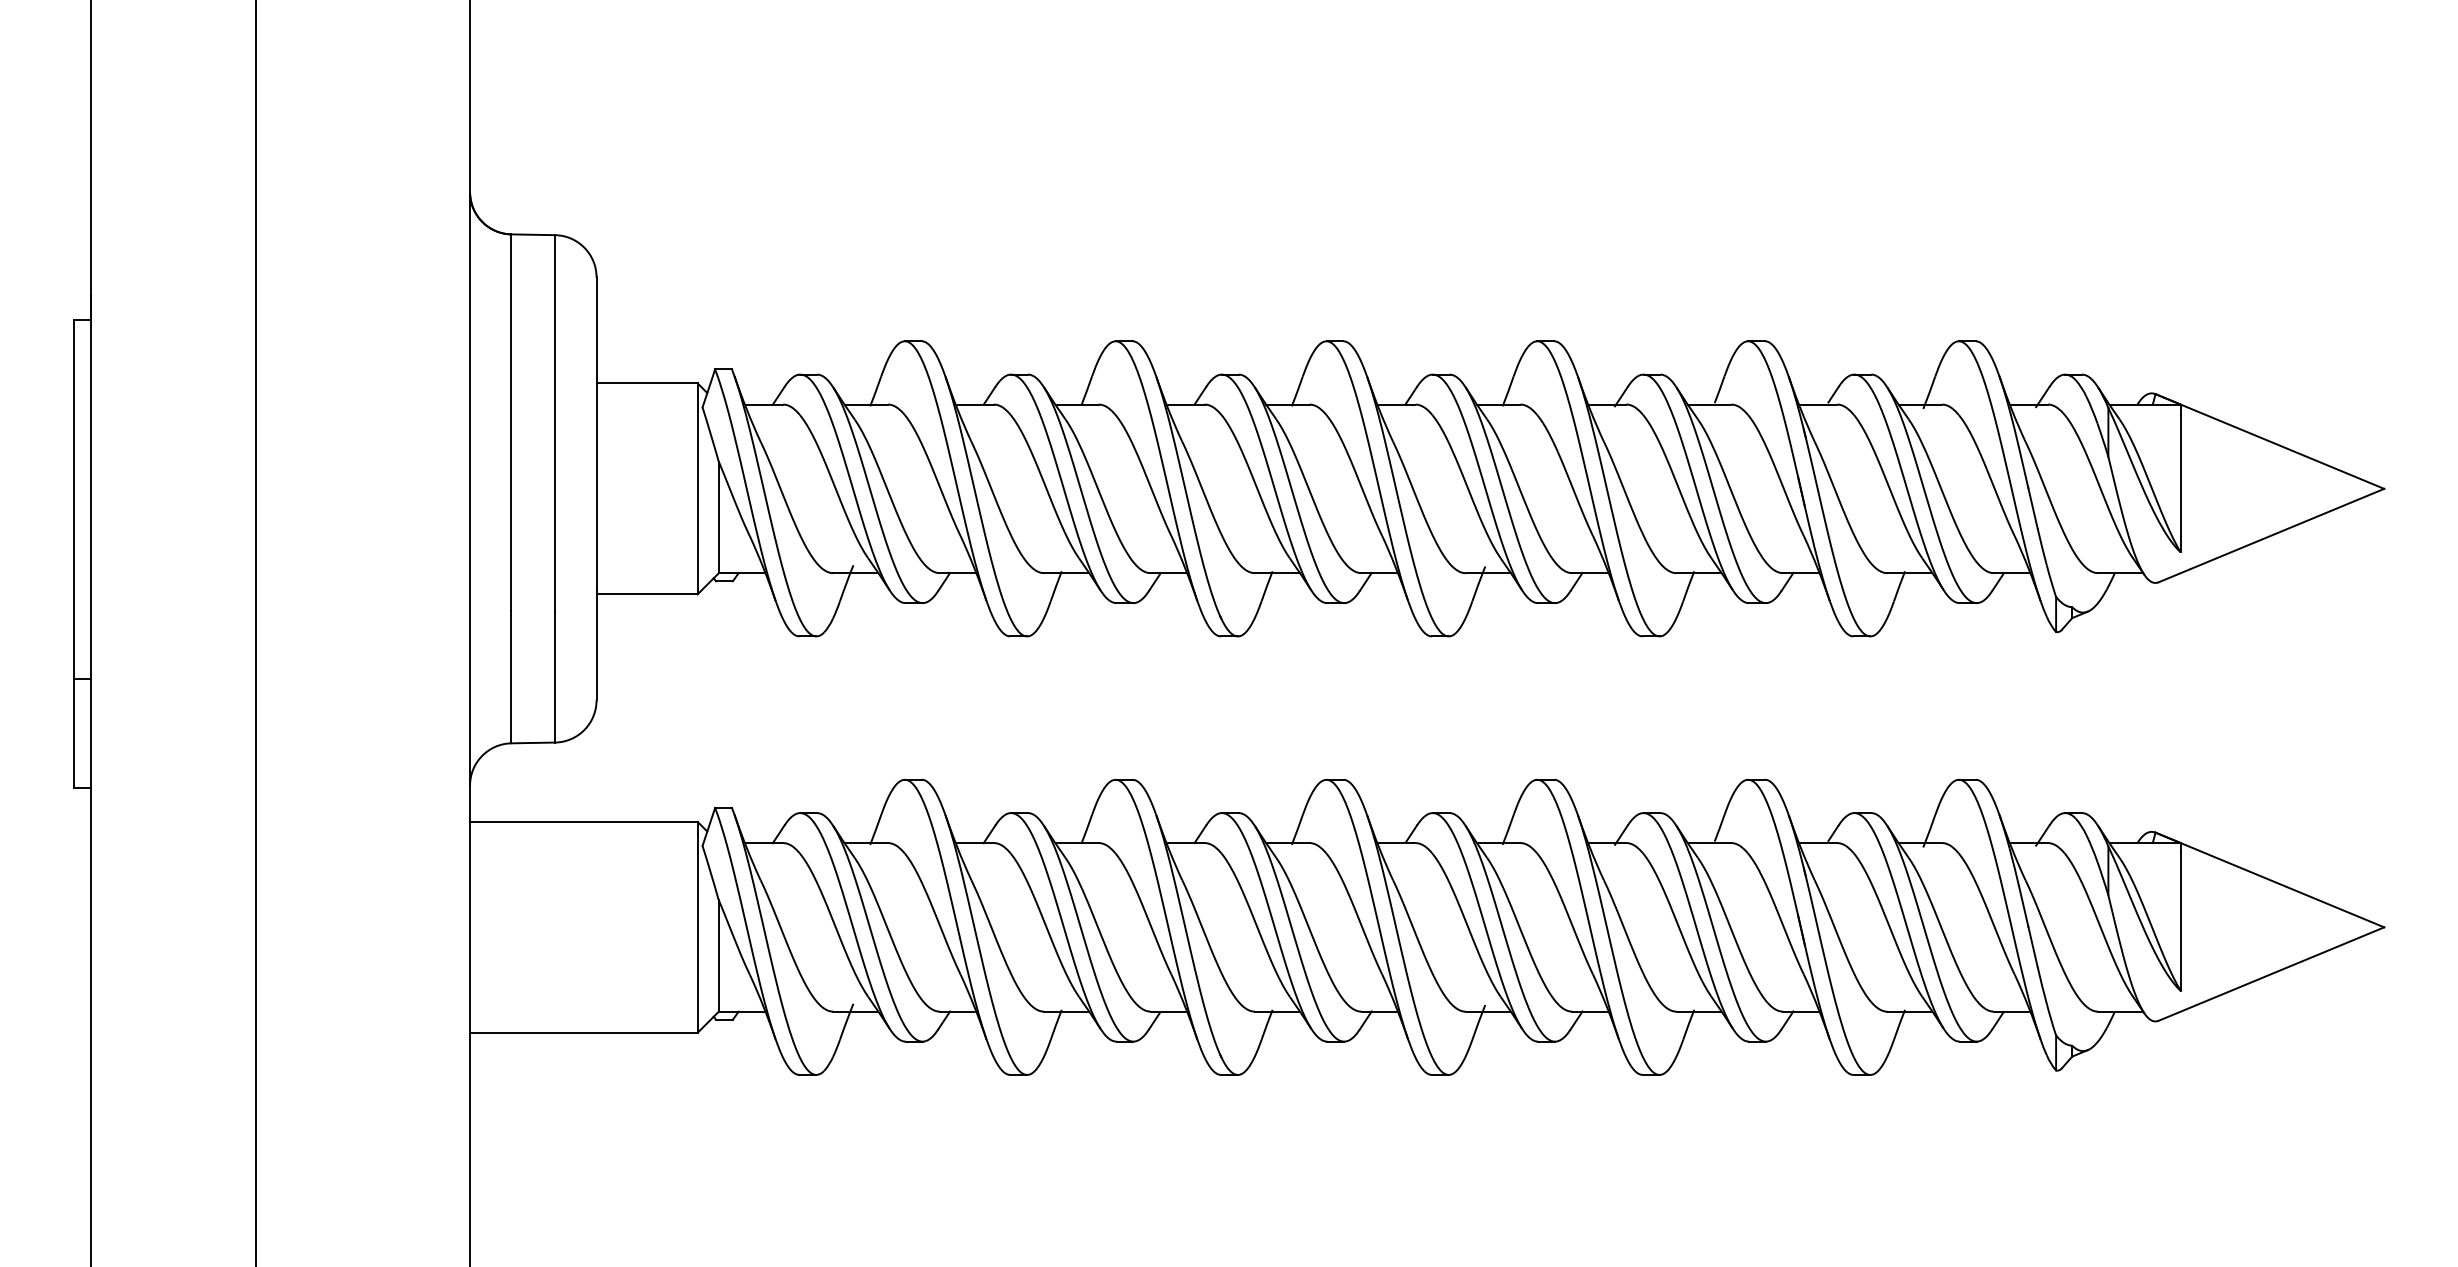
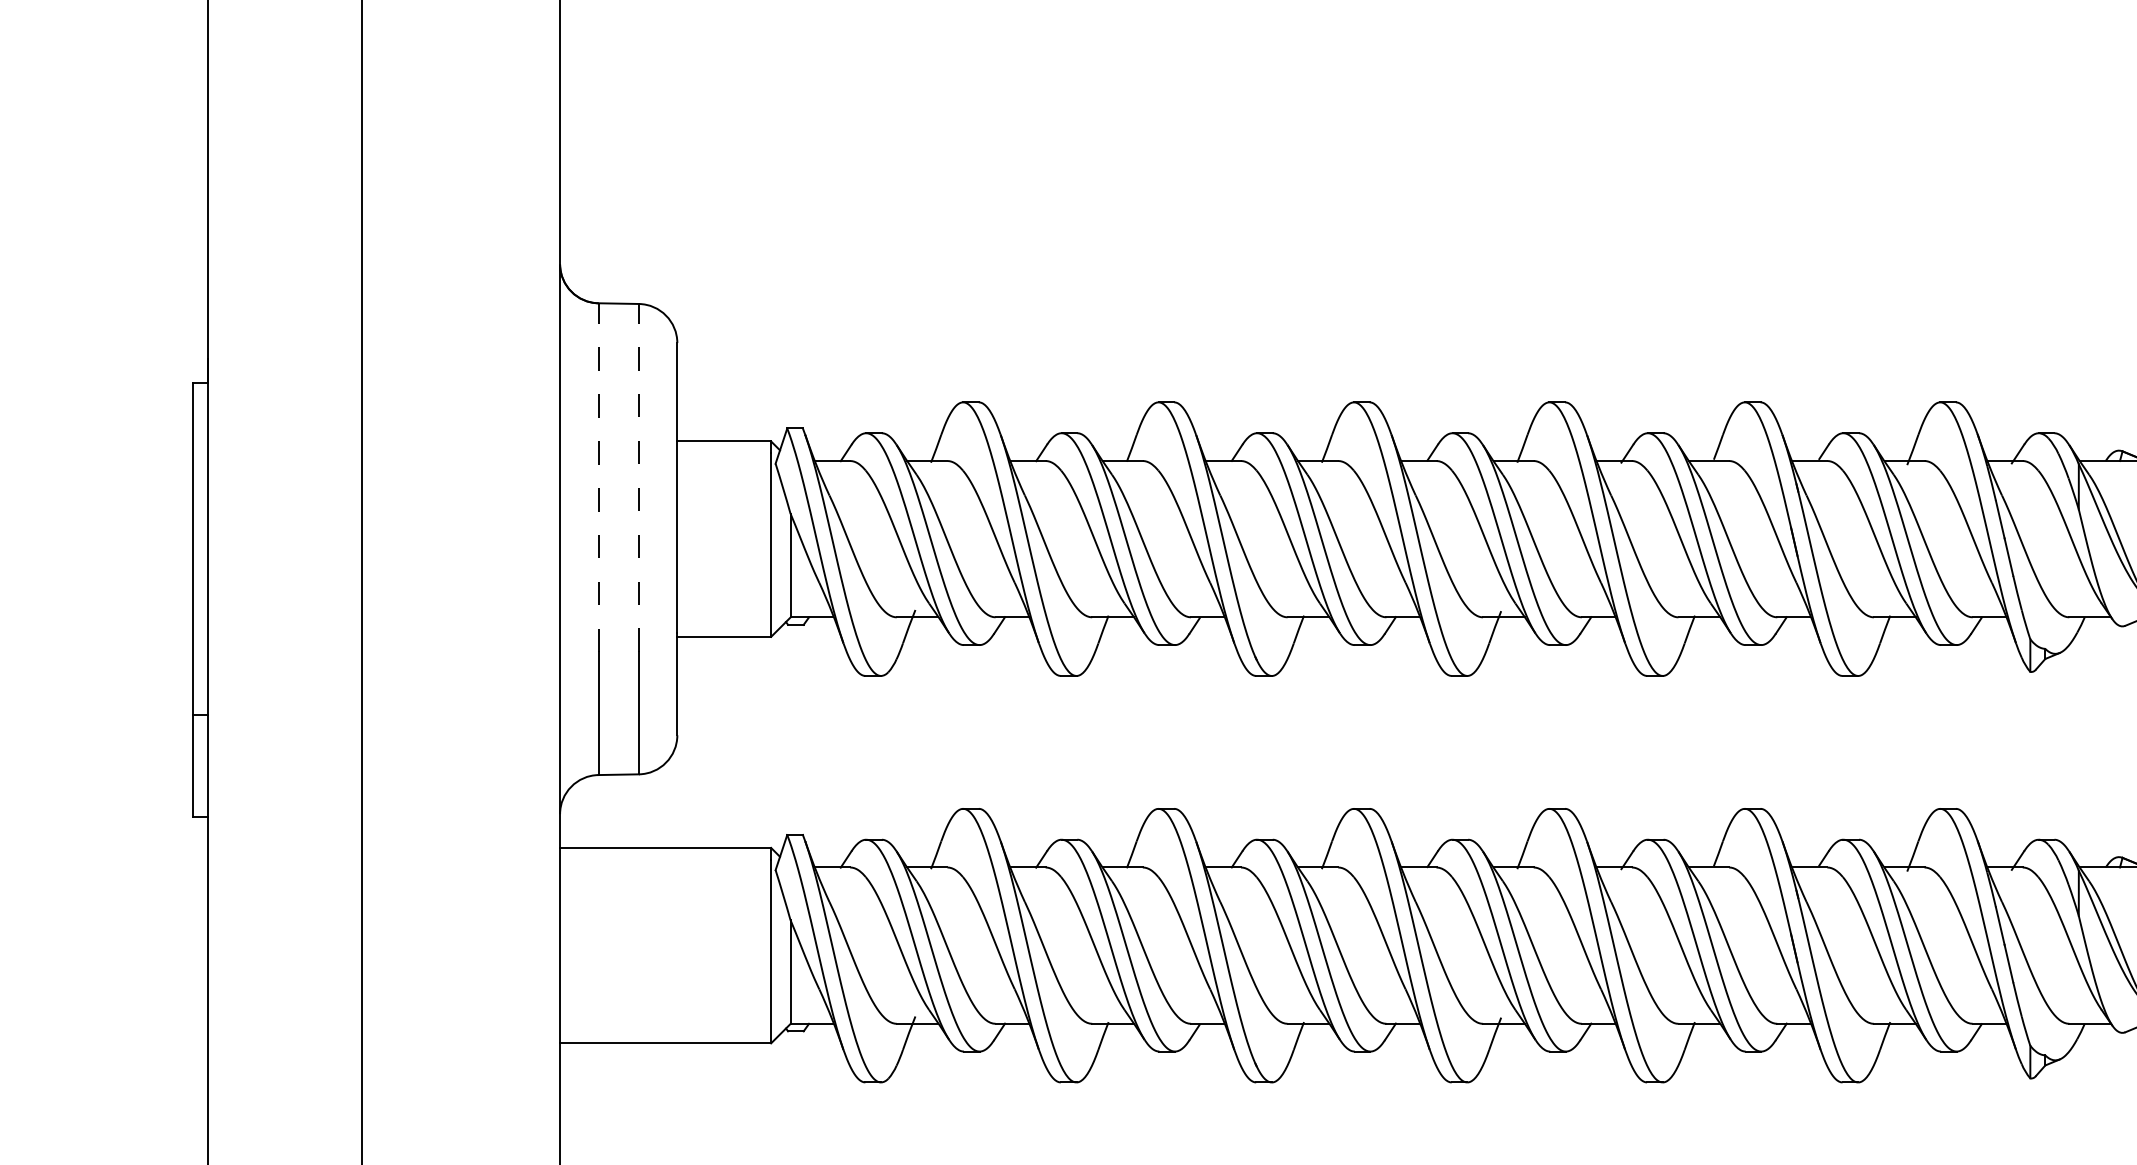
line: (511, 422) -> (598, 477), solid -> dashed
line: (555, 422) -> (639, 477), solid -> dashed

